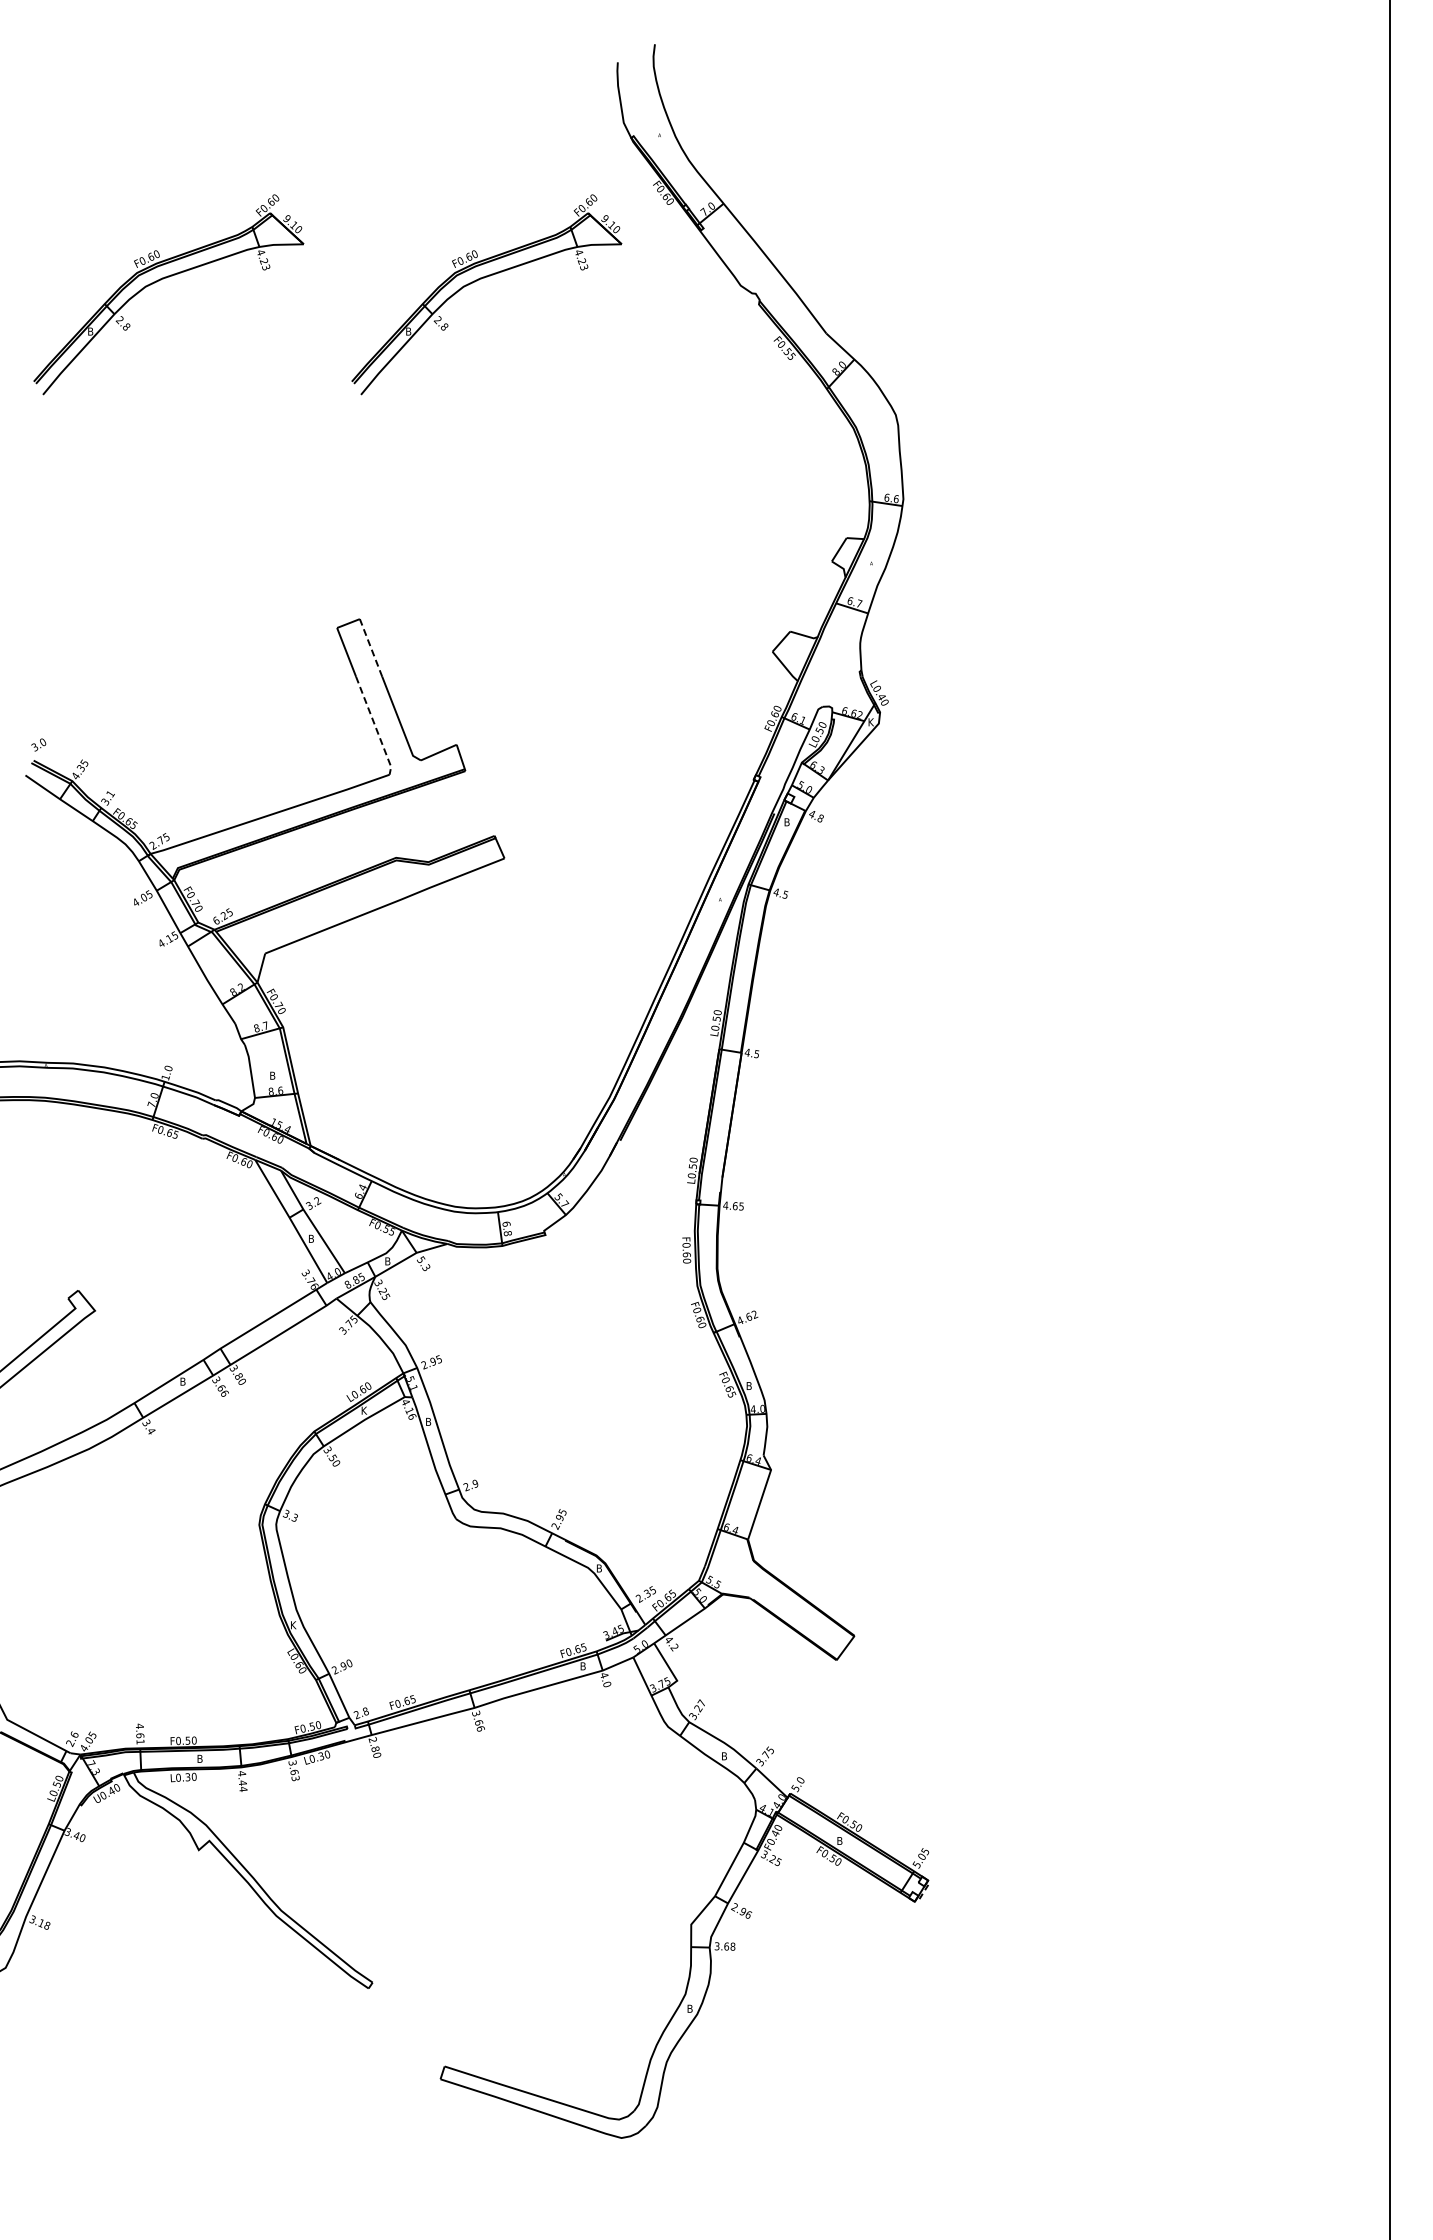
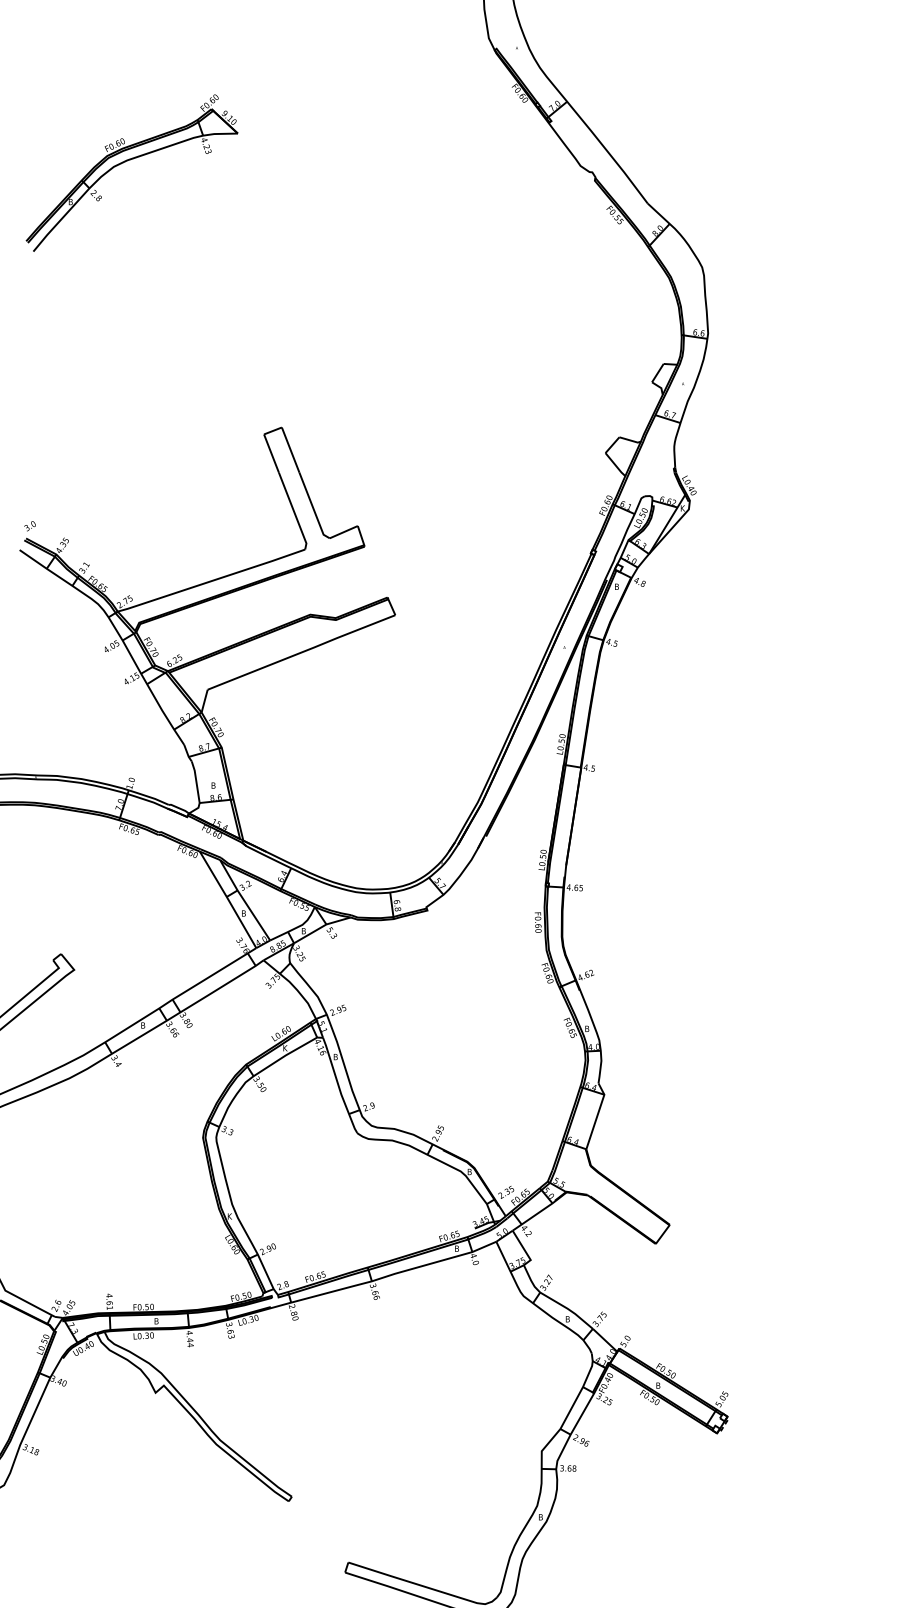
part: (479, 280) -> (375, 161), removed
line: (371, 647) -> (291, 449), dashed -> solid
line: (375, 726) -> (294, 511), dashed -> solid

